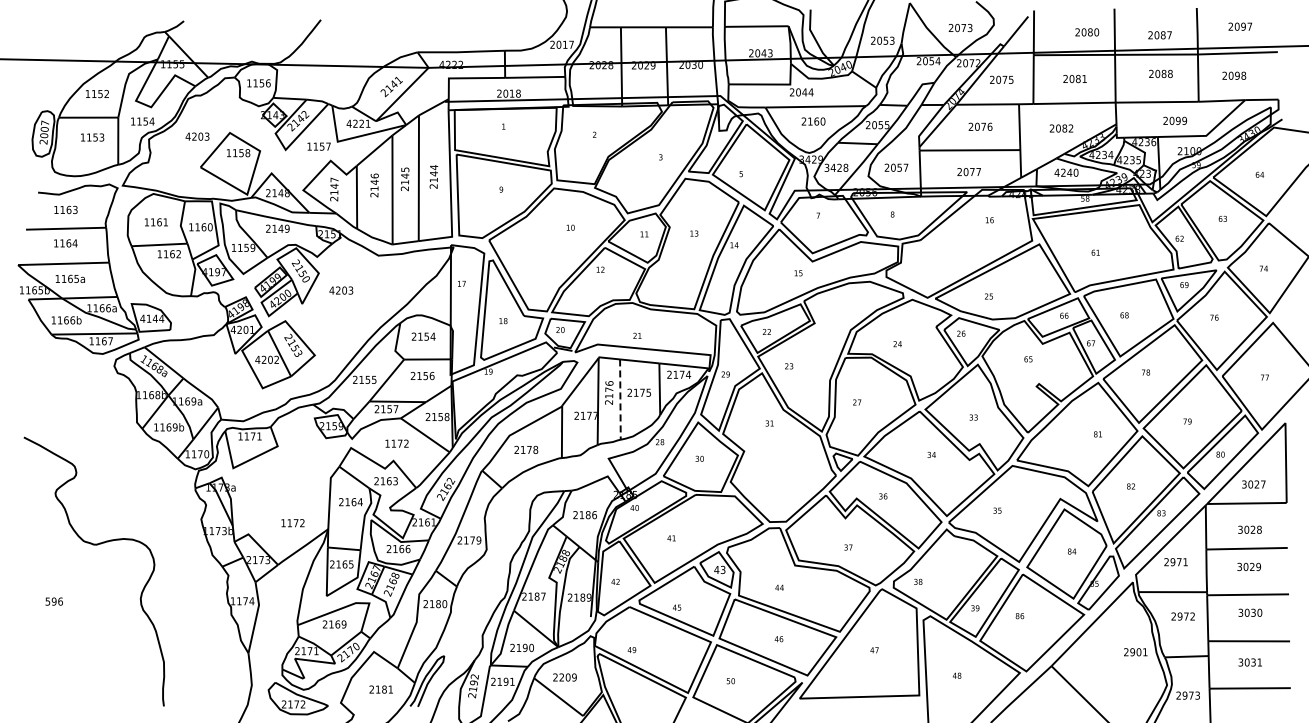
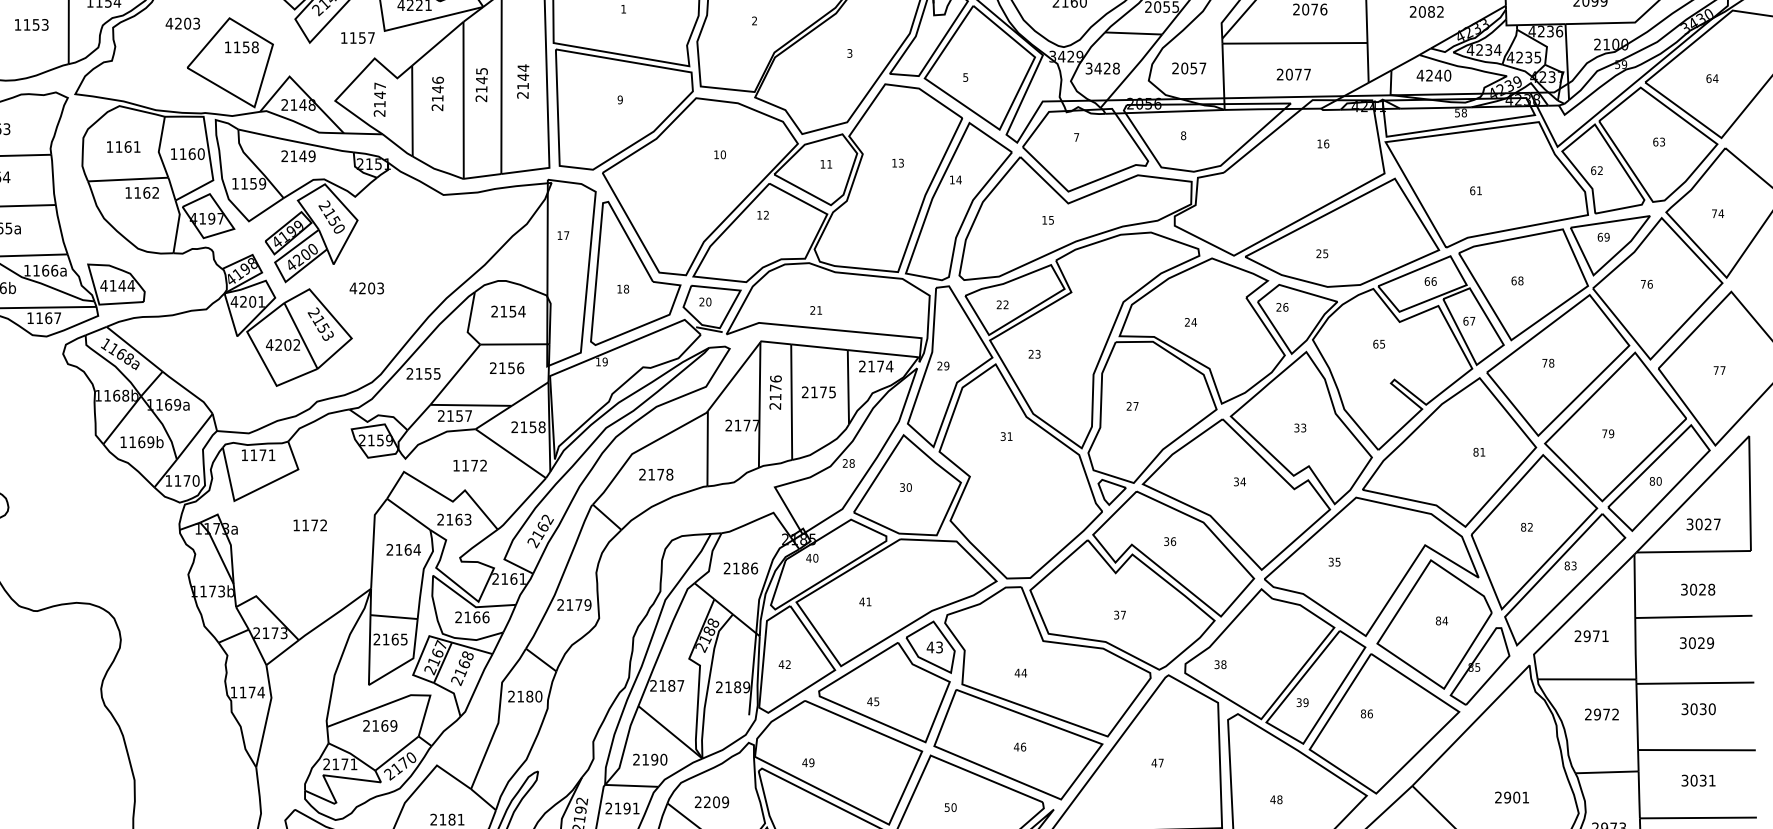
text: (341, 290) -> (367, 288), moved
line: (620, 400) -> (791, 403), dashed -> solid
text: (292, 523) -> (309, 525), moved
text: (1135, 652) -> (1511, 797), moved

